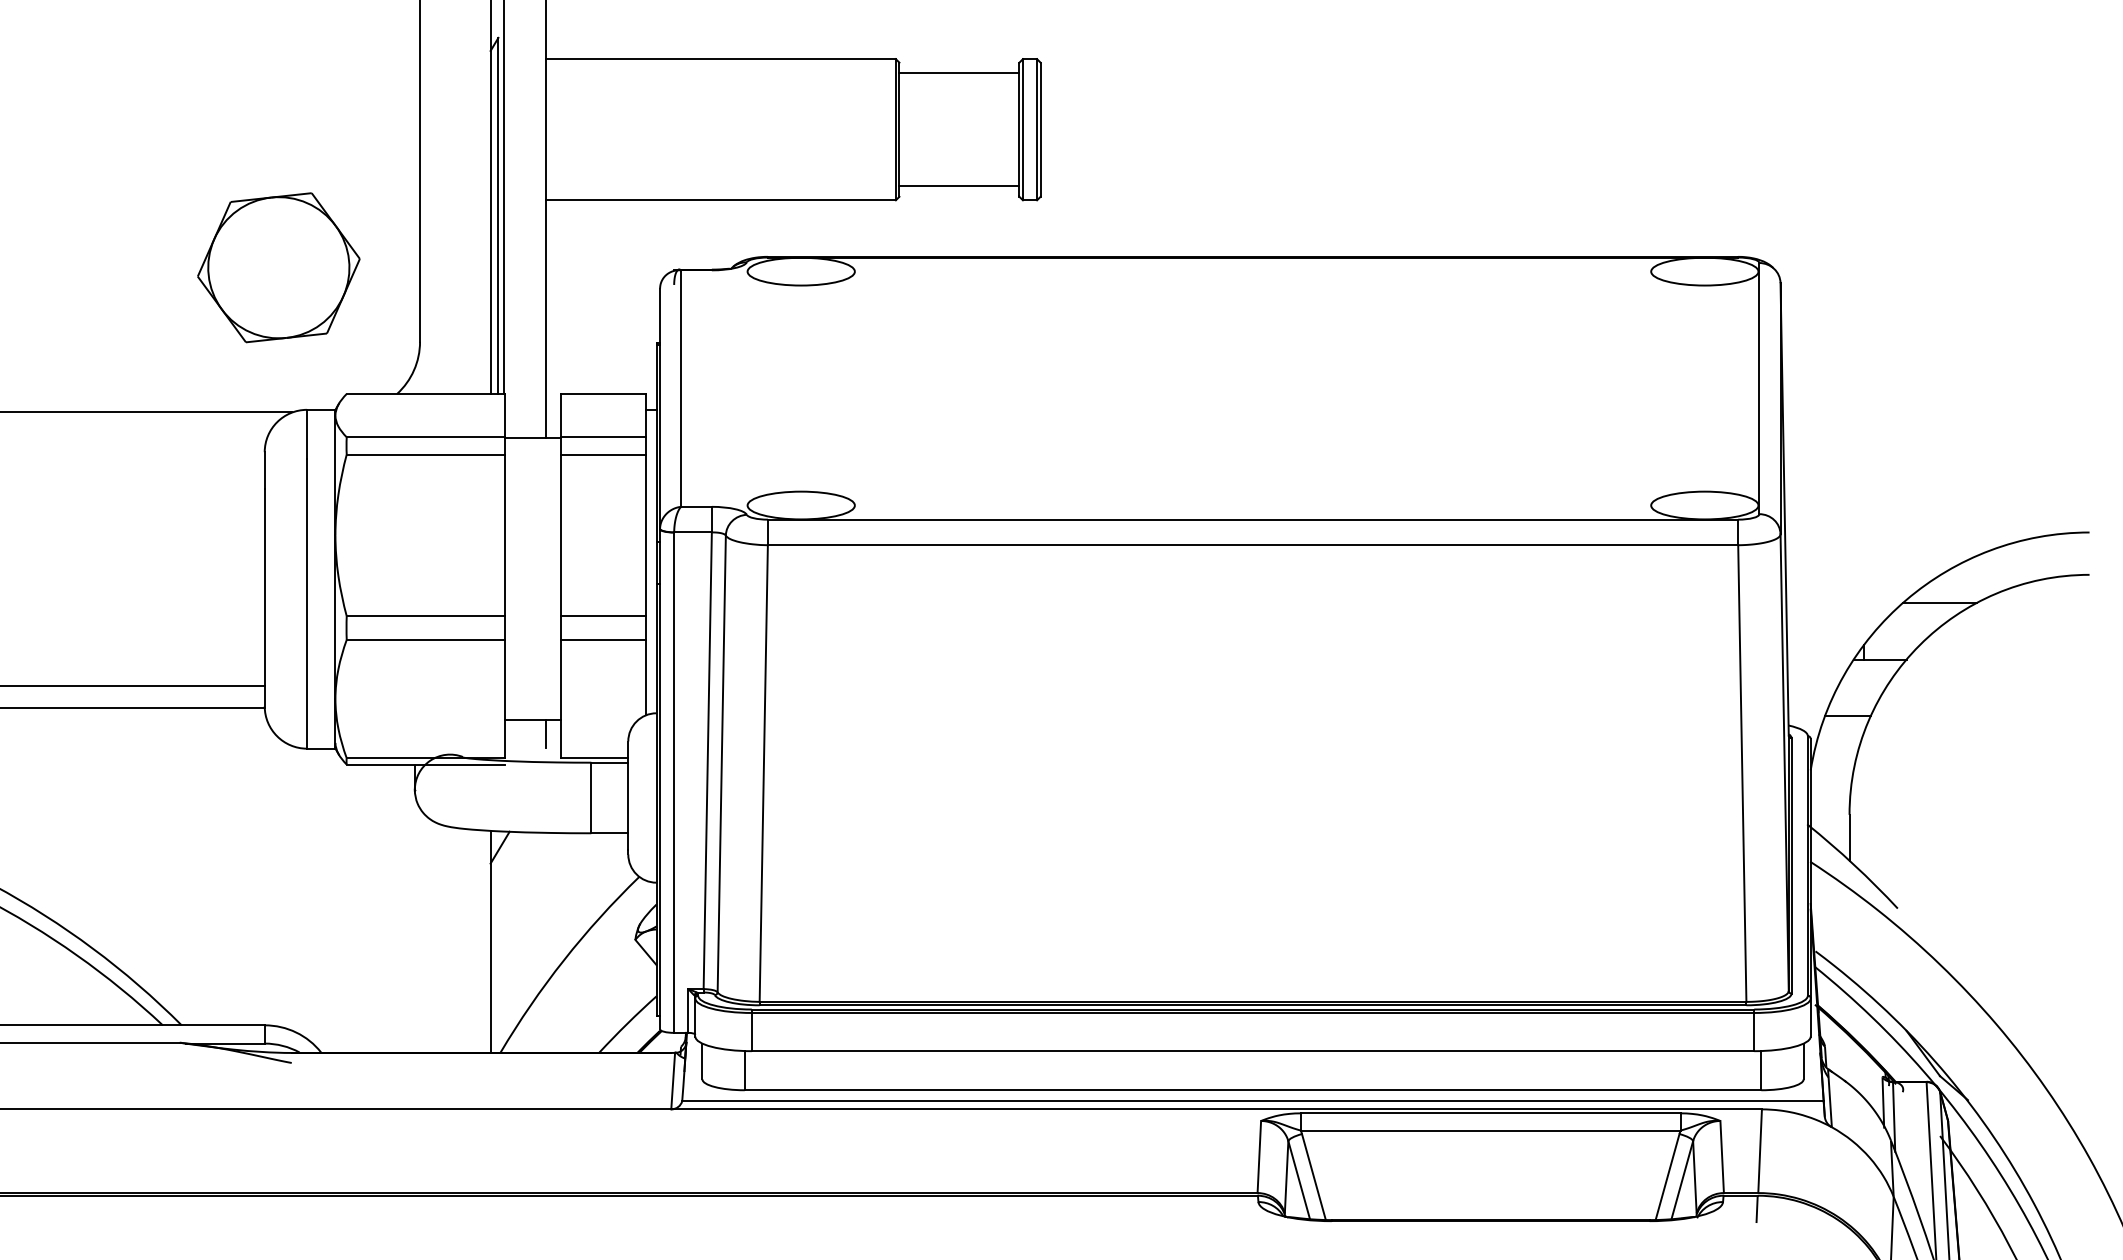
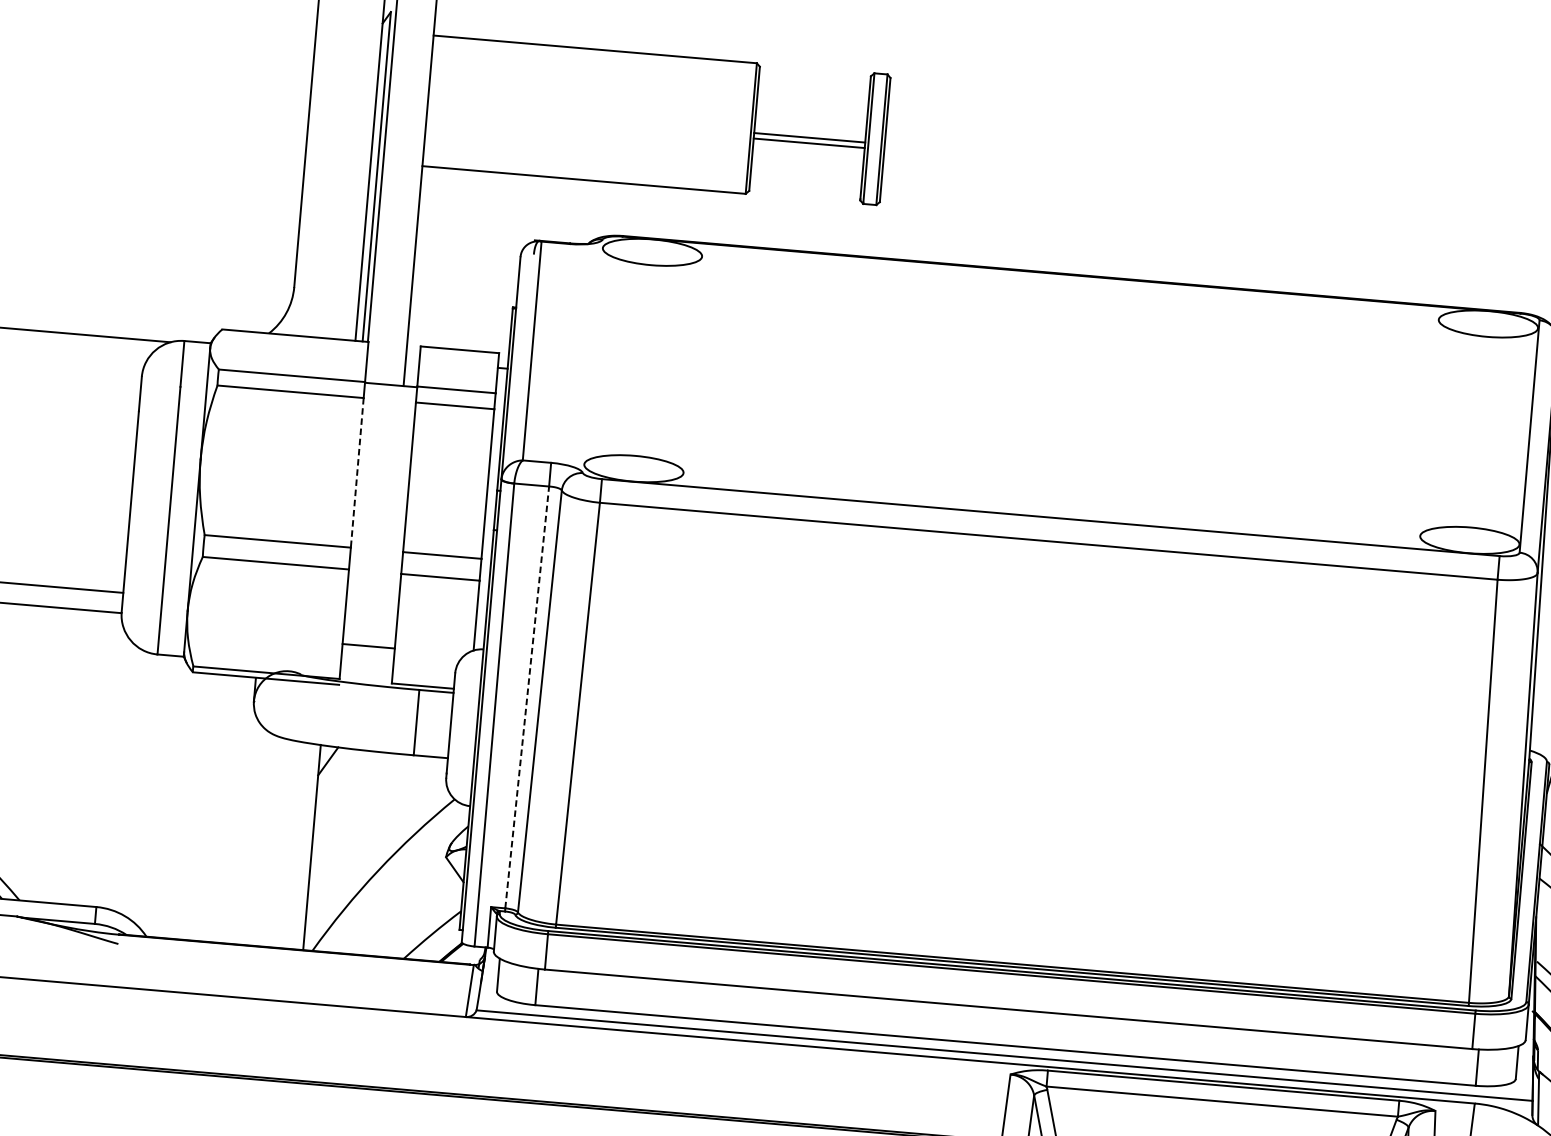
line: (959, 73) -> (809, 138), moved
line: (959, 186) -> (809, 143), moved
part: (278, 267) -> (169, 207), removed
line: (504, 535) -> (357, 472), solid -> dashed
line: (546, 734) -> (380, 660), removed
line: (707, 760) -> (527, 697), solid -> dashed

